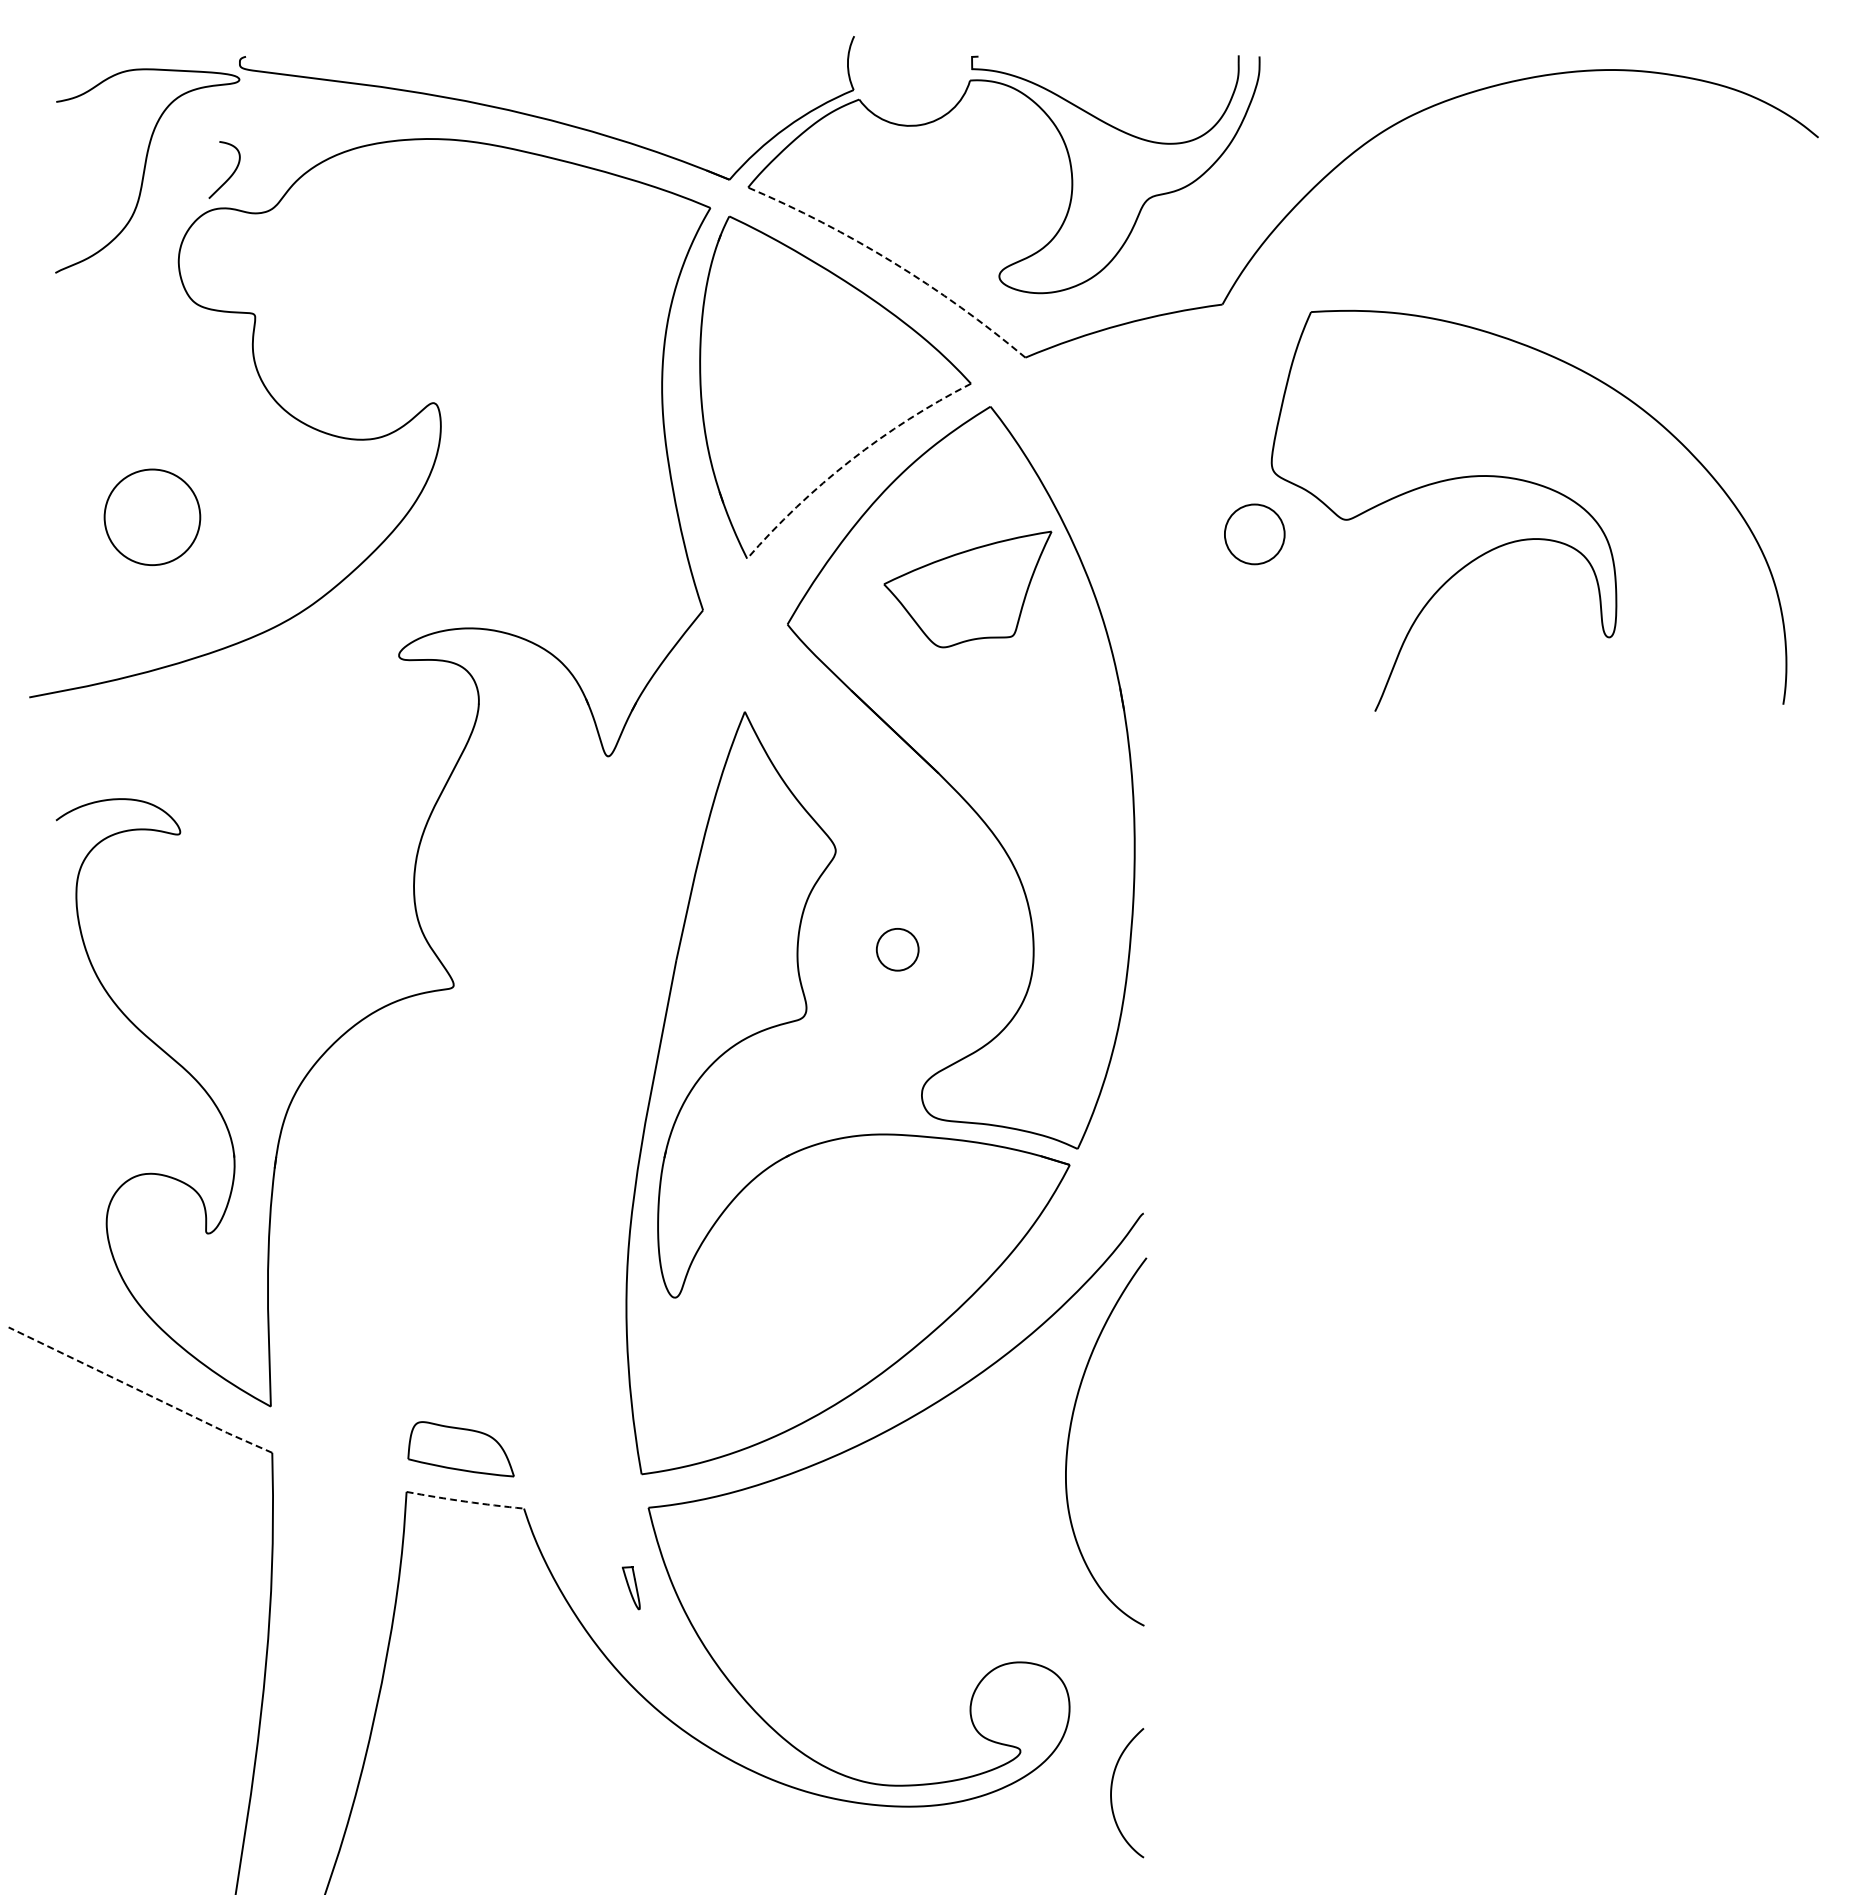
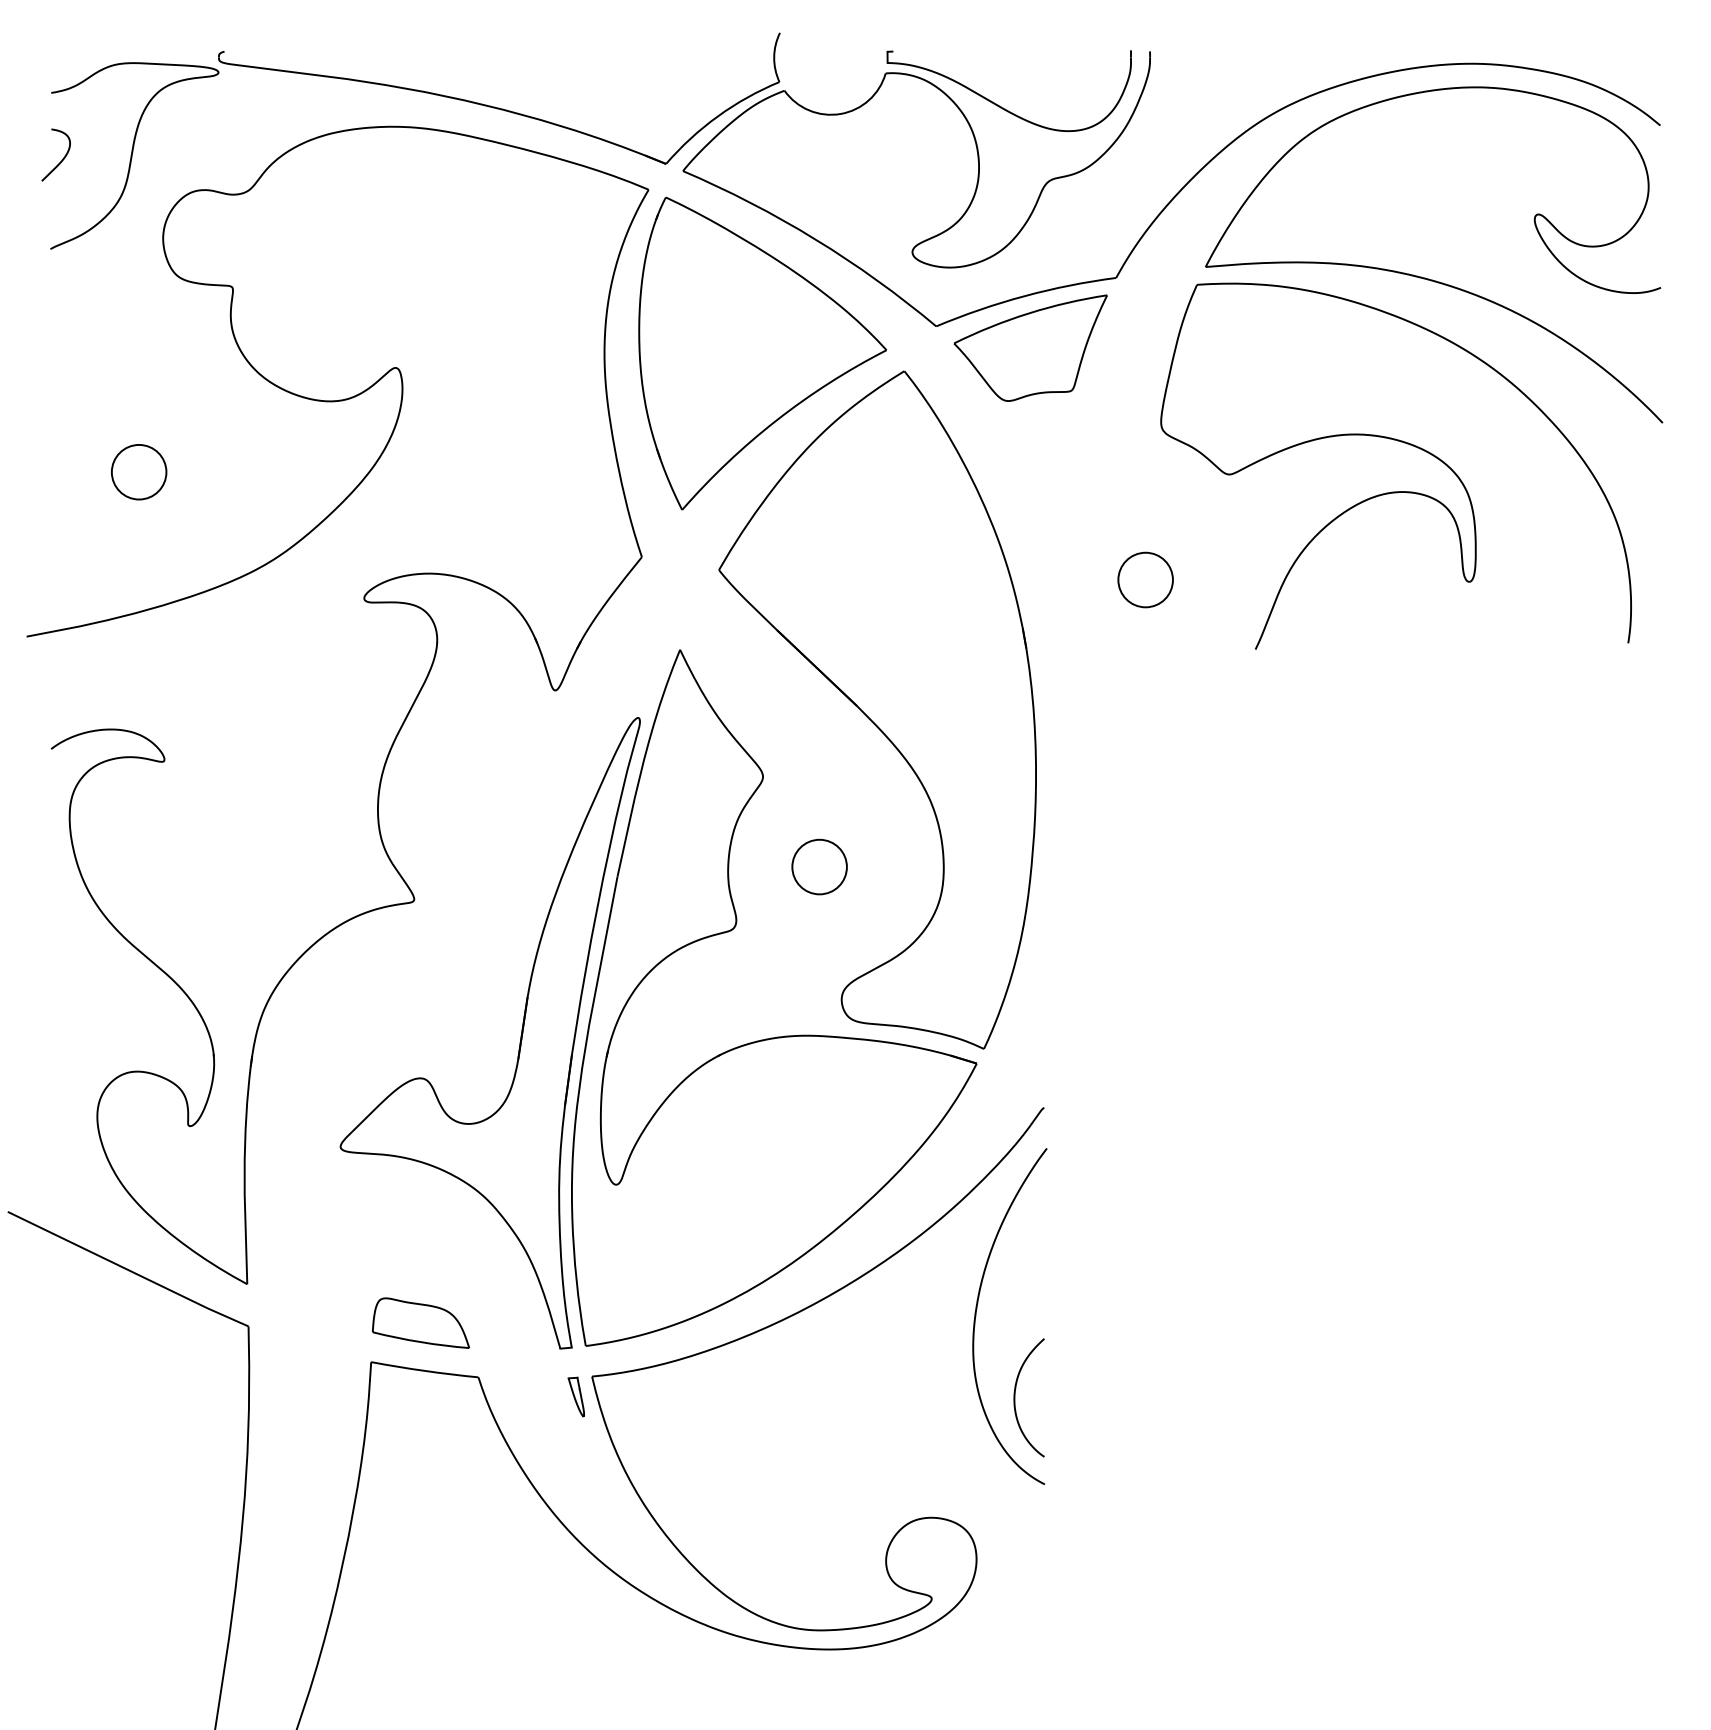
curve: (230, 175) -> (61, 160), moved
arc: (893, 262) -> (815, 239), dashed -> solid
part: (1562, 304) -> (1426, 277), added
arc: (850, 460) -> (776, 420), dashed -> solid
circle: (152, 517) -> (139, 472), size x0.62
circle: (1254, 534) -> (1145, 580), moved
part: (967, 589) -> (1030, 348), moved
circle: (897, 949) -> (819, 866), size x1.43
part: (569, 1139) -> (519, 1040), added
line: (140, 1391) -> (128, 1270), dashed -> solid
arc: (465, 1501) -> (424, 1370), dashed -> solid
part: (630, 1588) -> (575, 1397), moved
curve: (1112, 1789) -> (1015, 1394), moved

